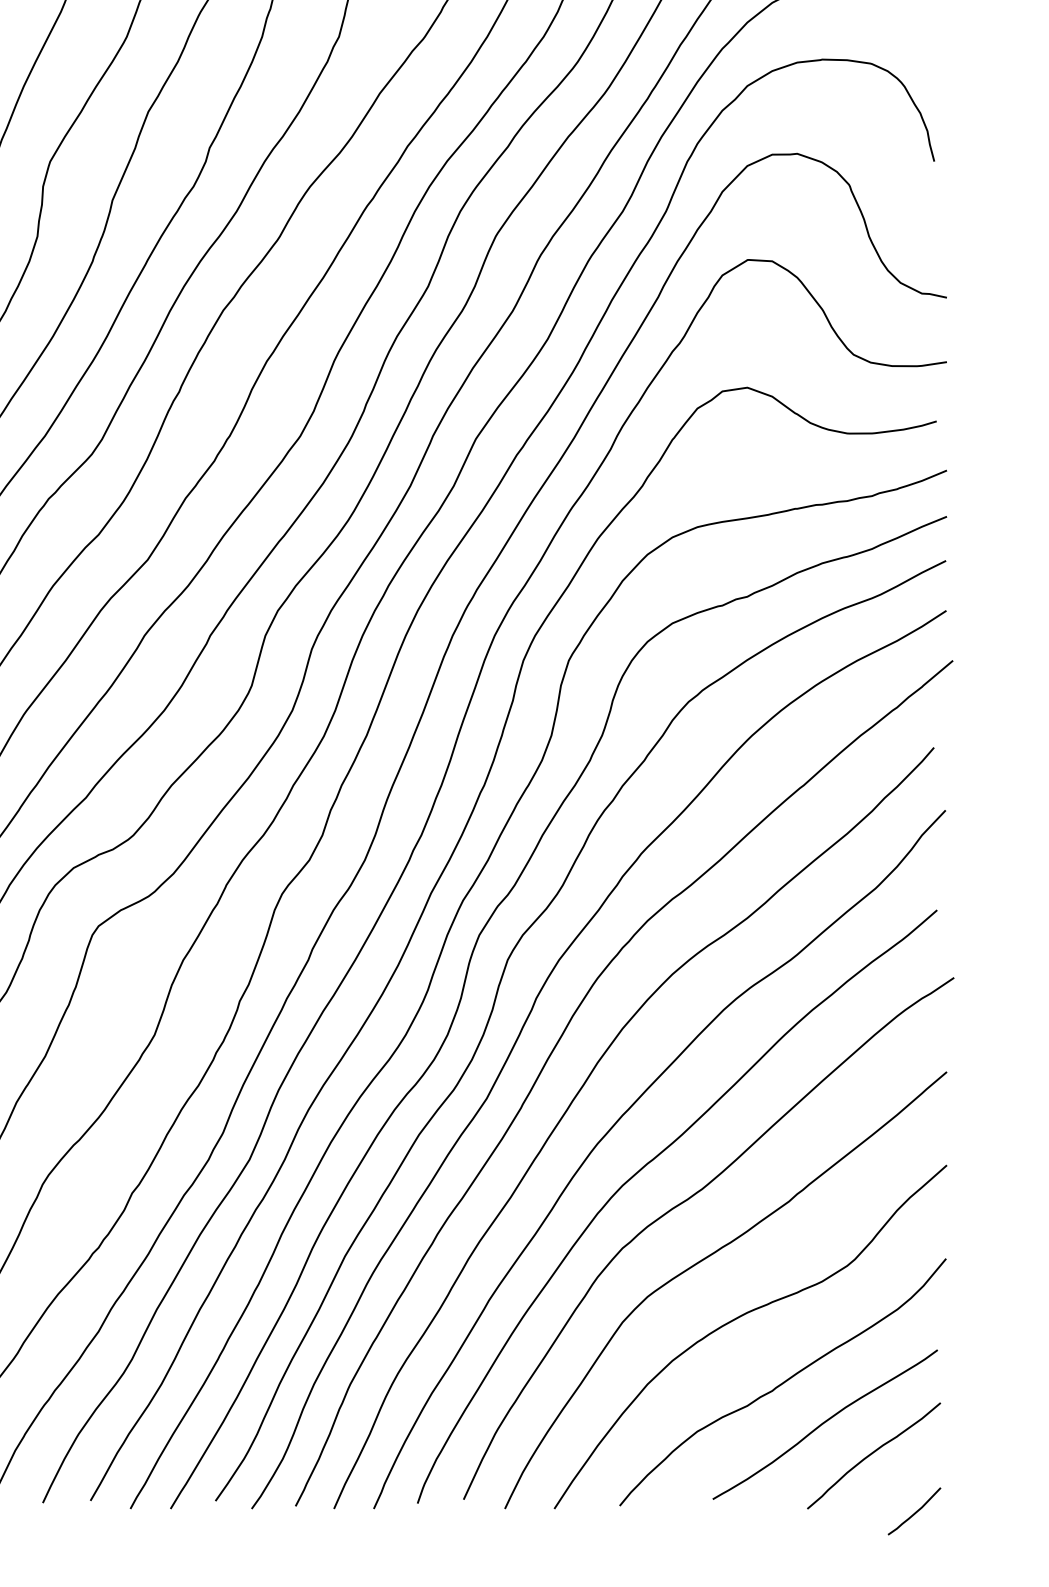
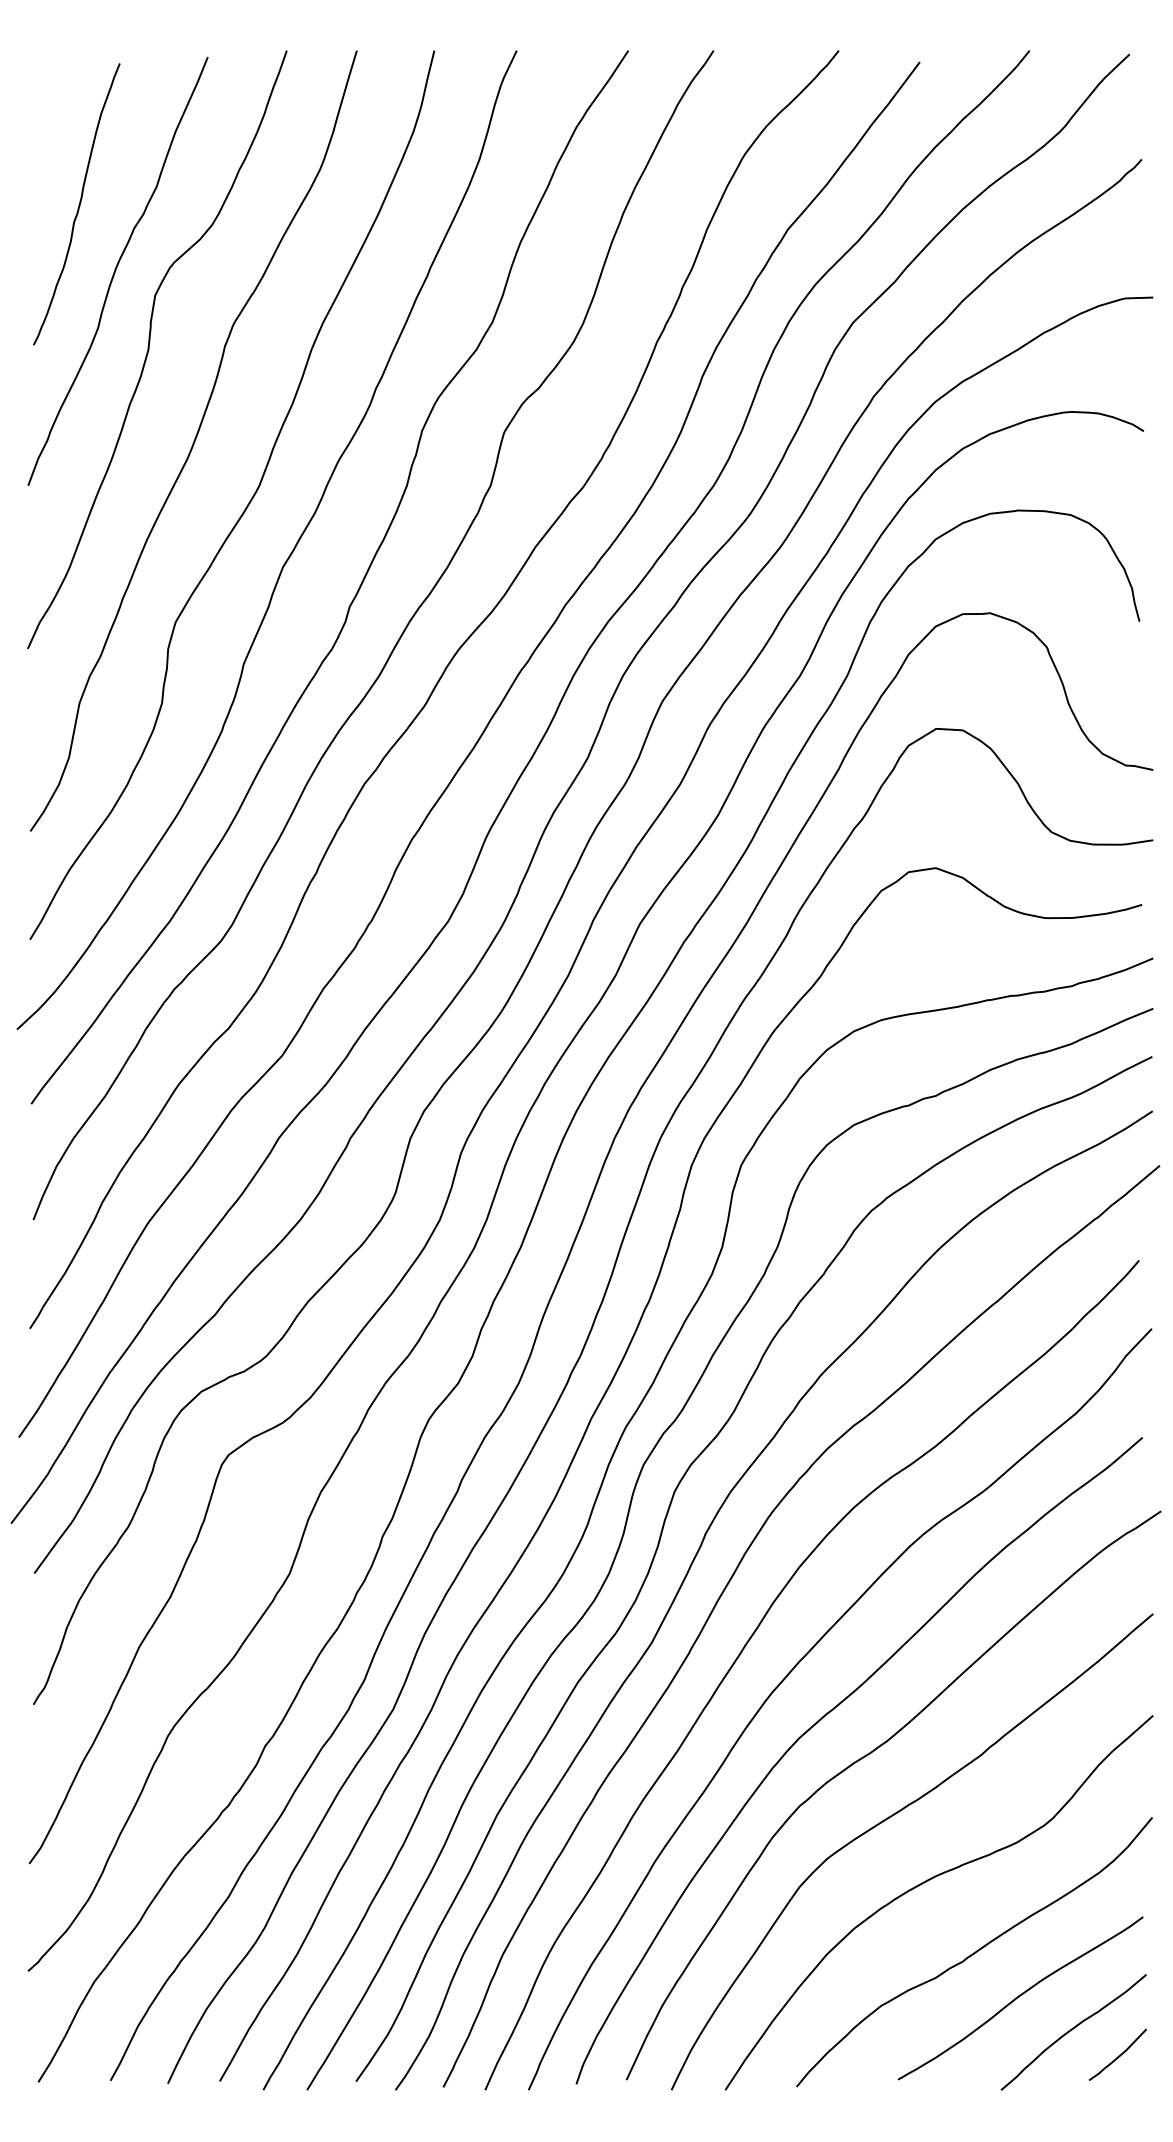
curve: (915, 1511) -> (1118, 2055), moved

